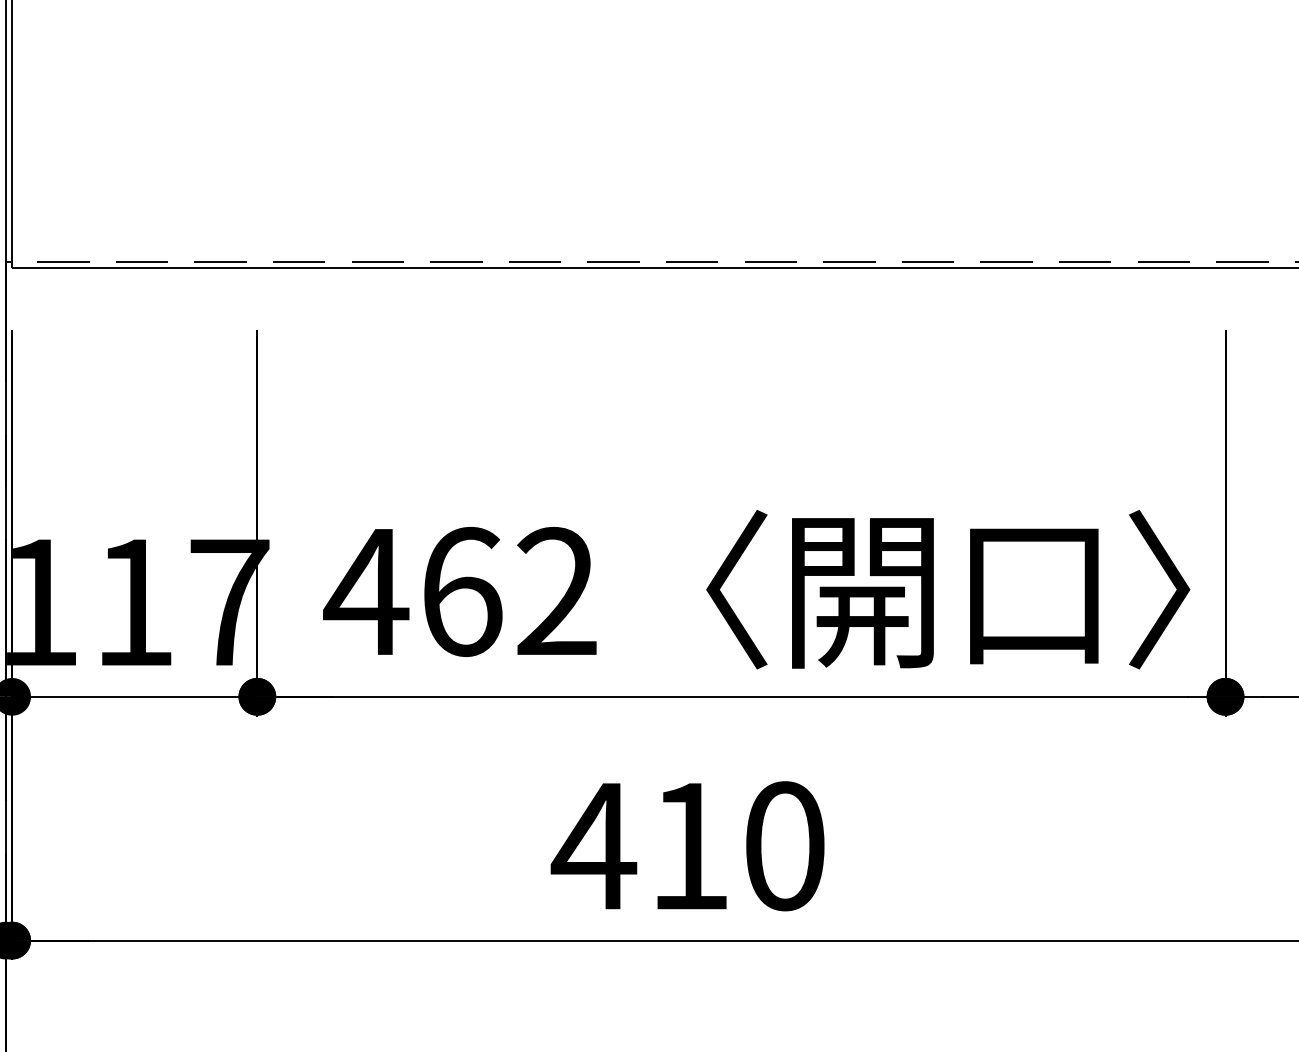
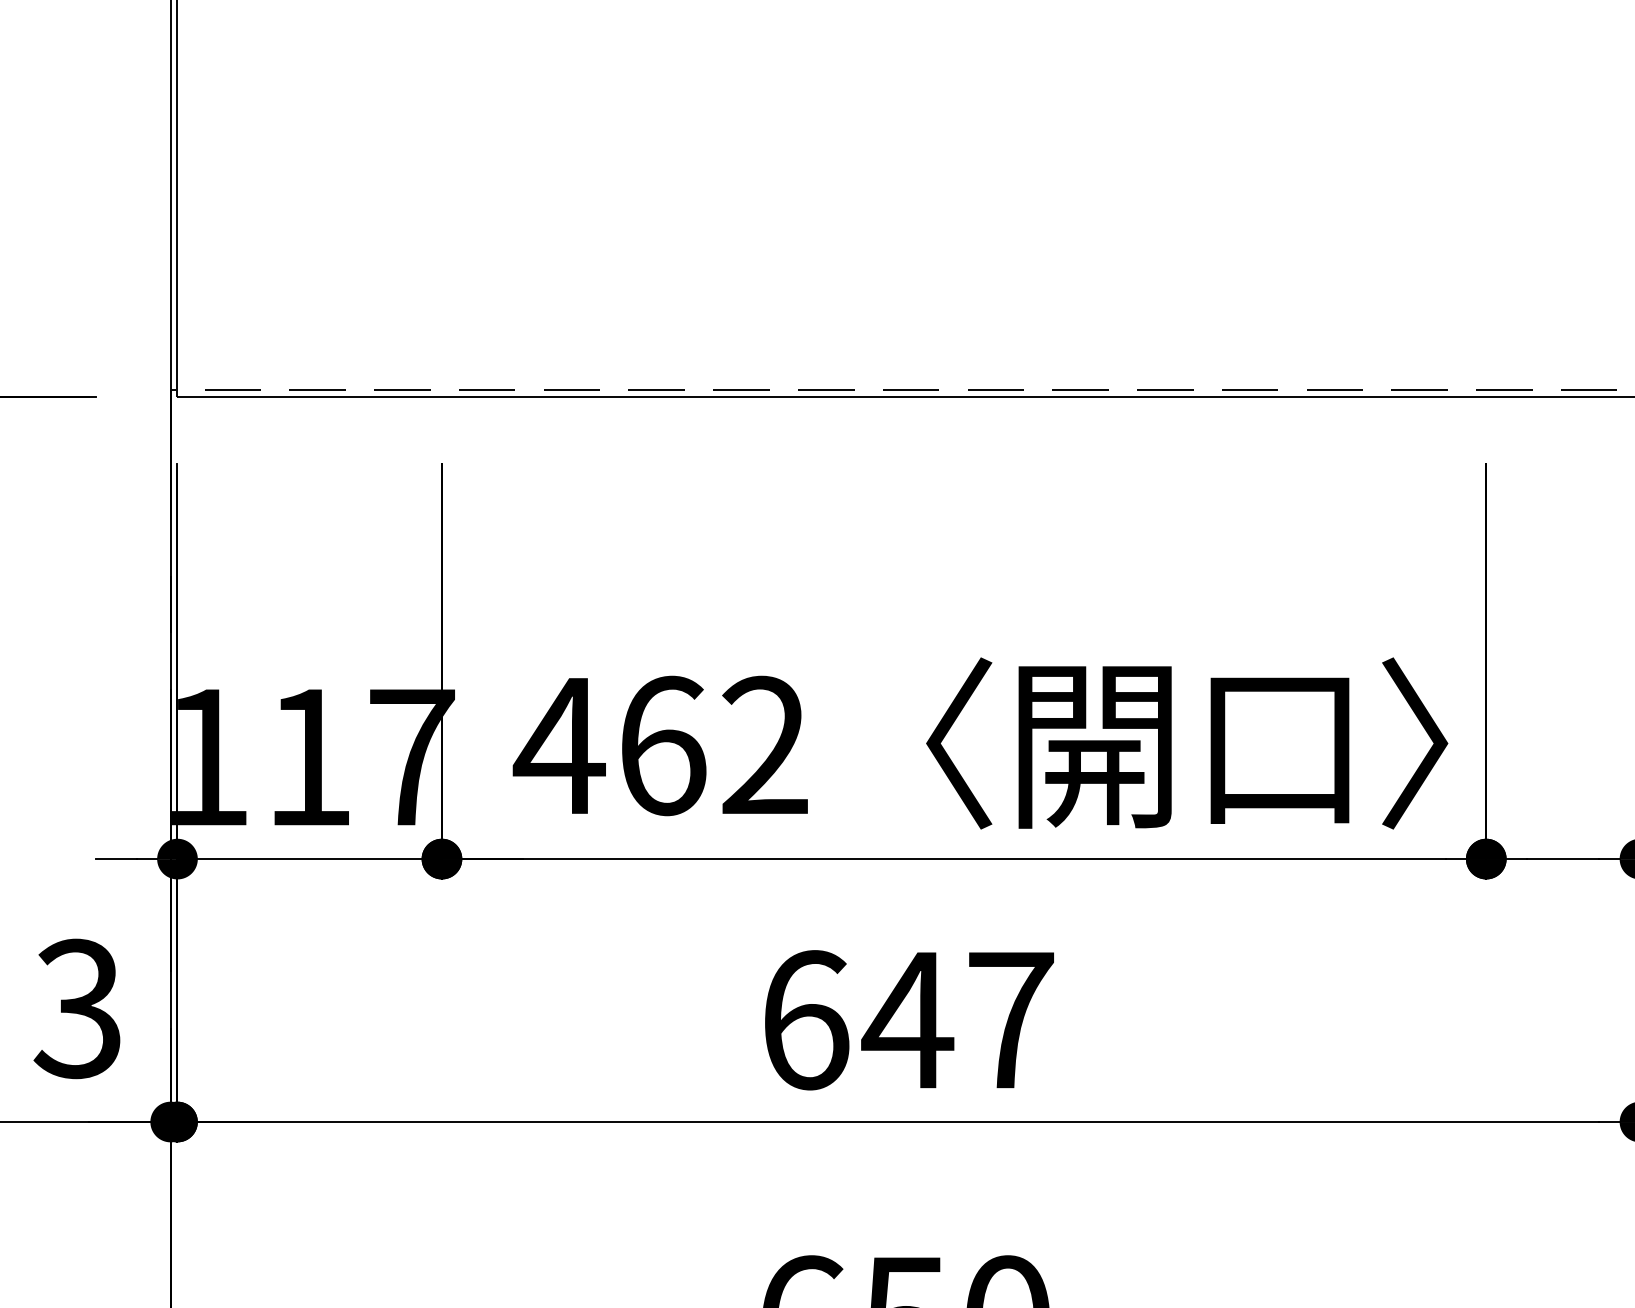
text: (687, 846) -> (905, 1020), 410 -> 647

